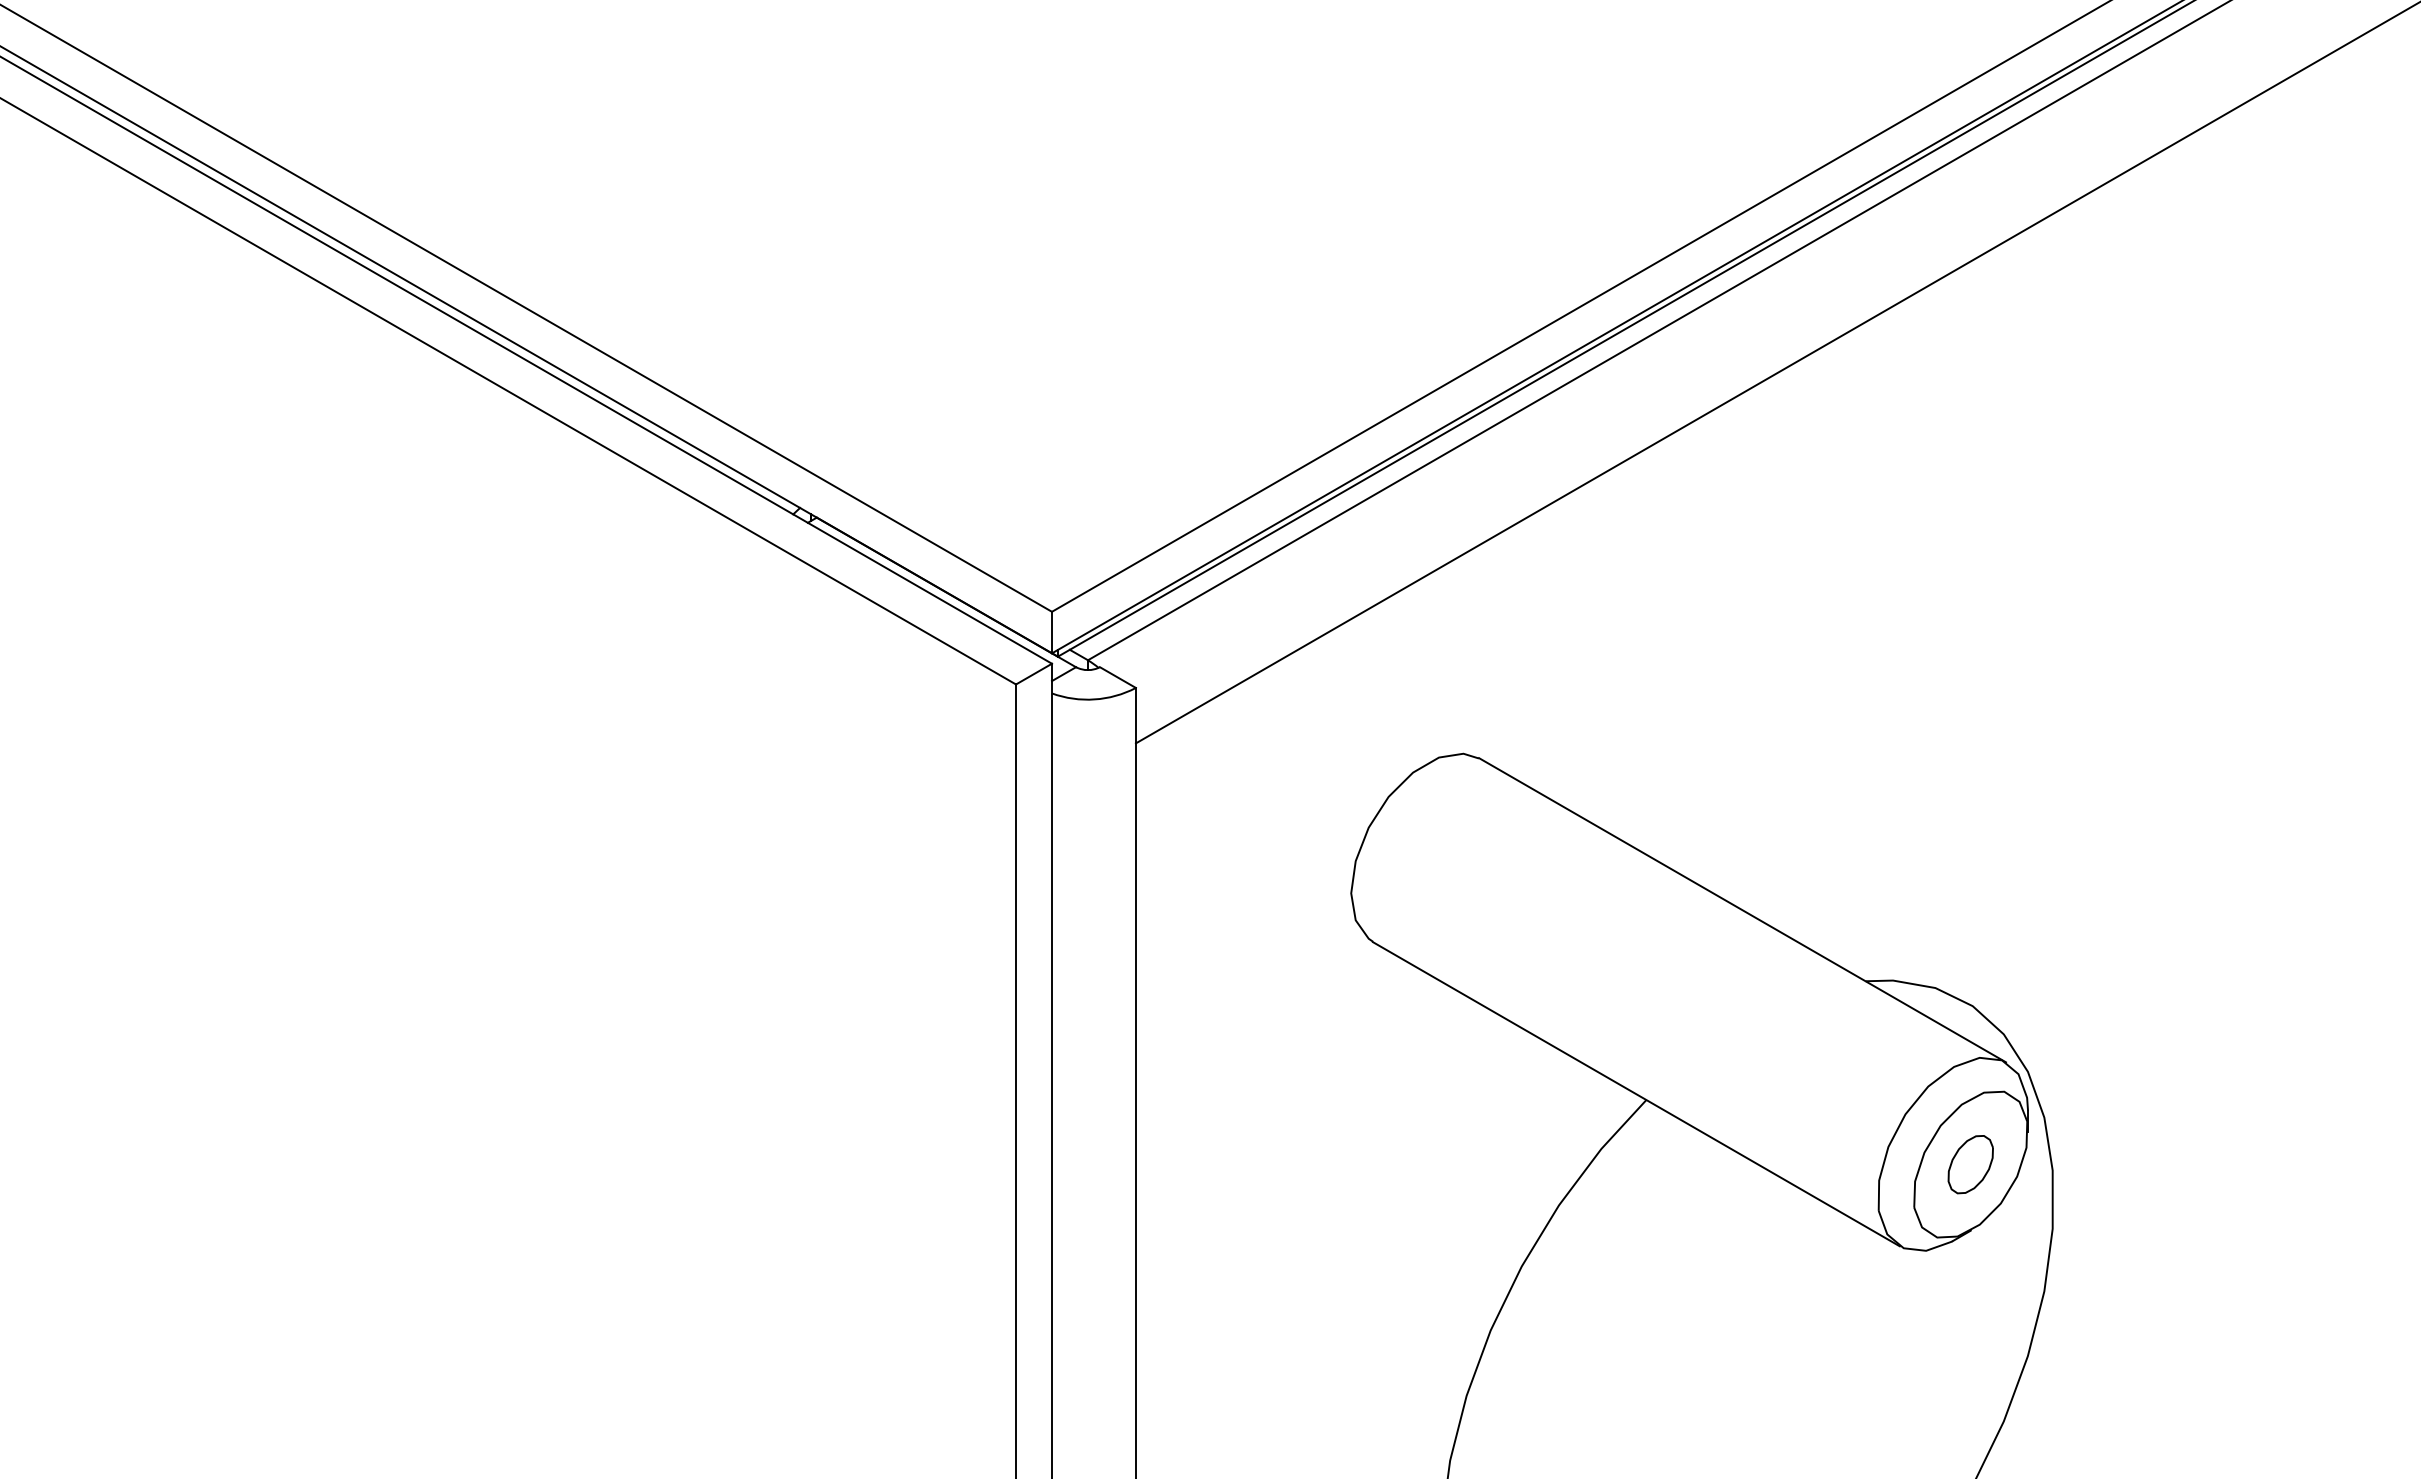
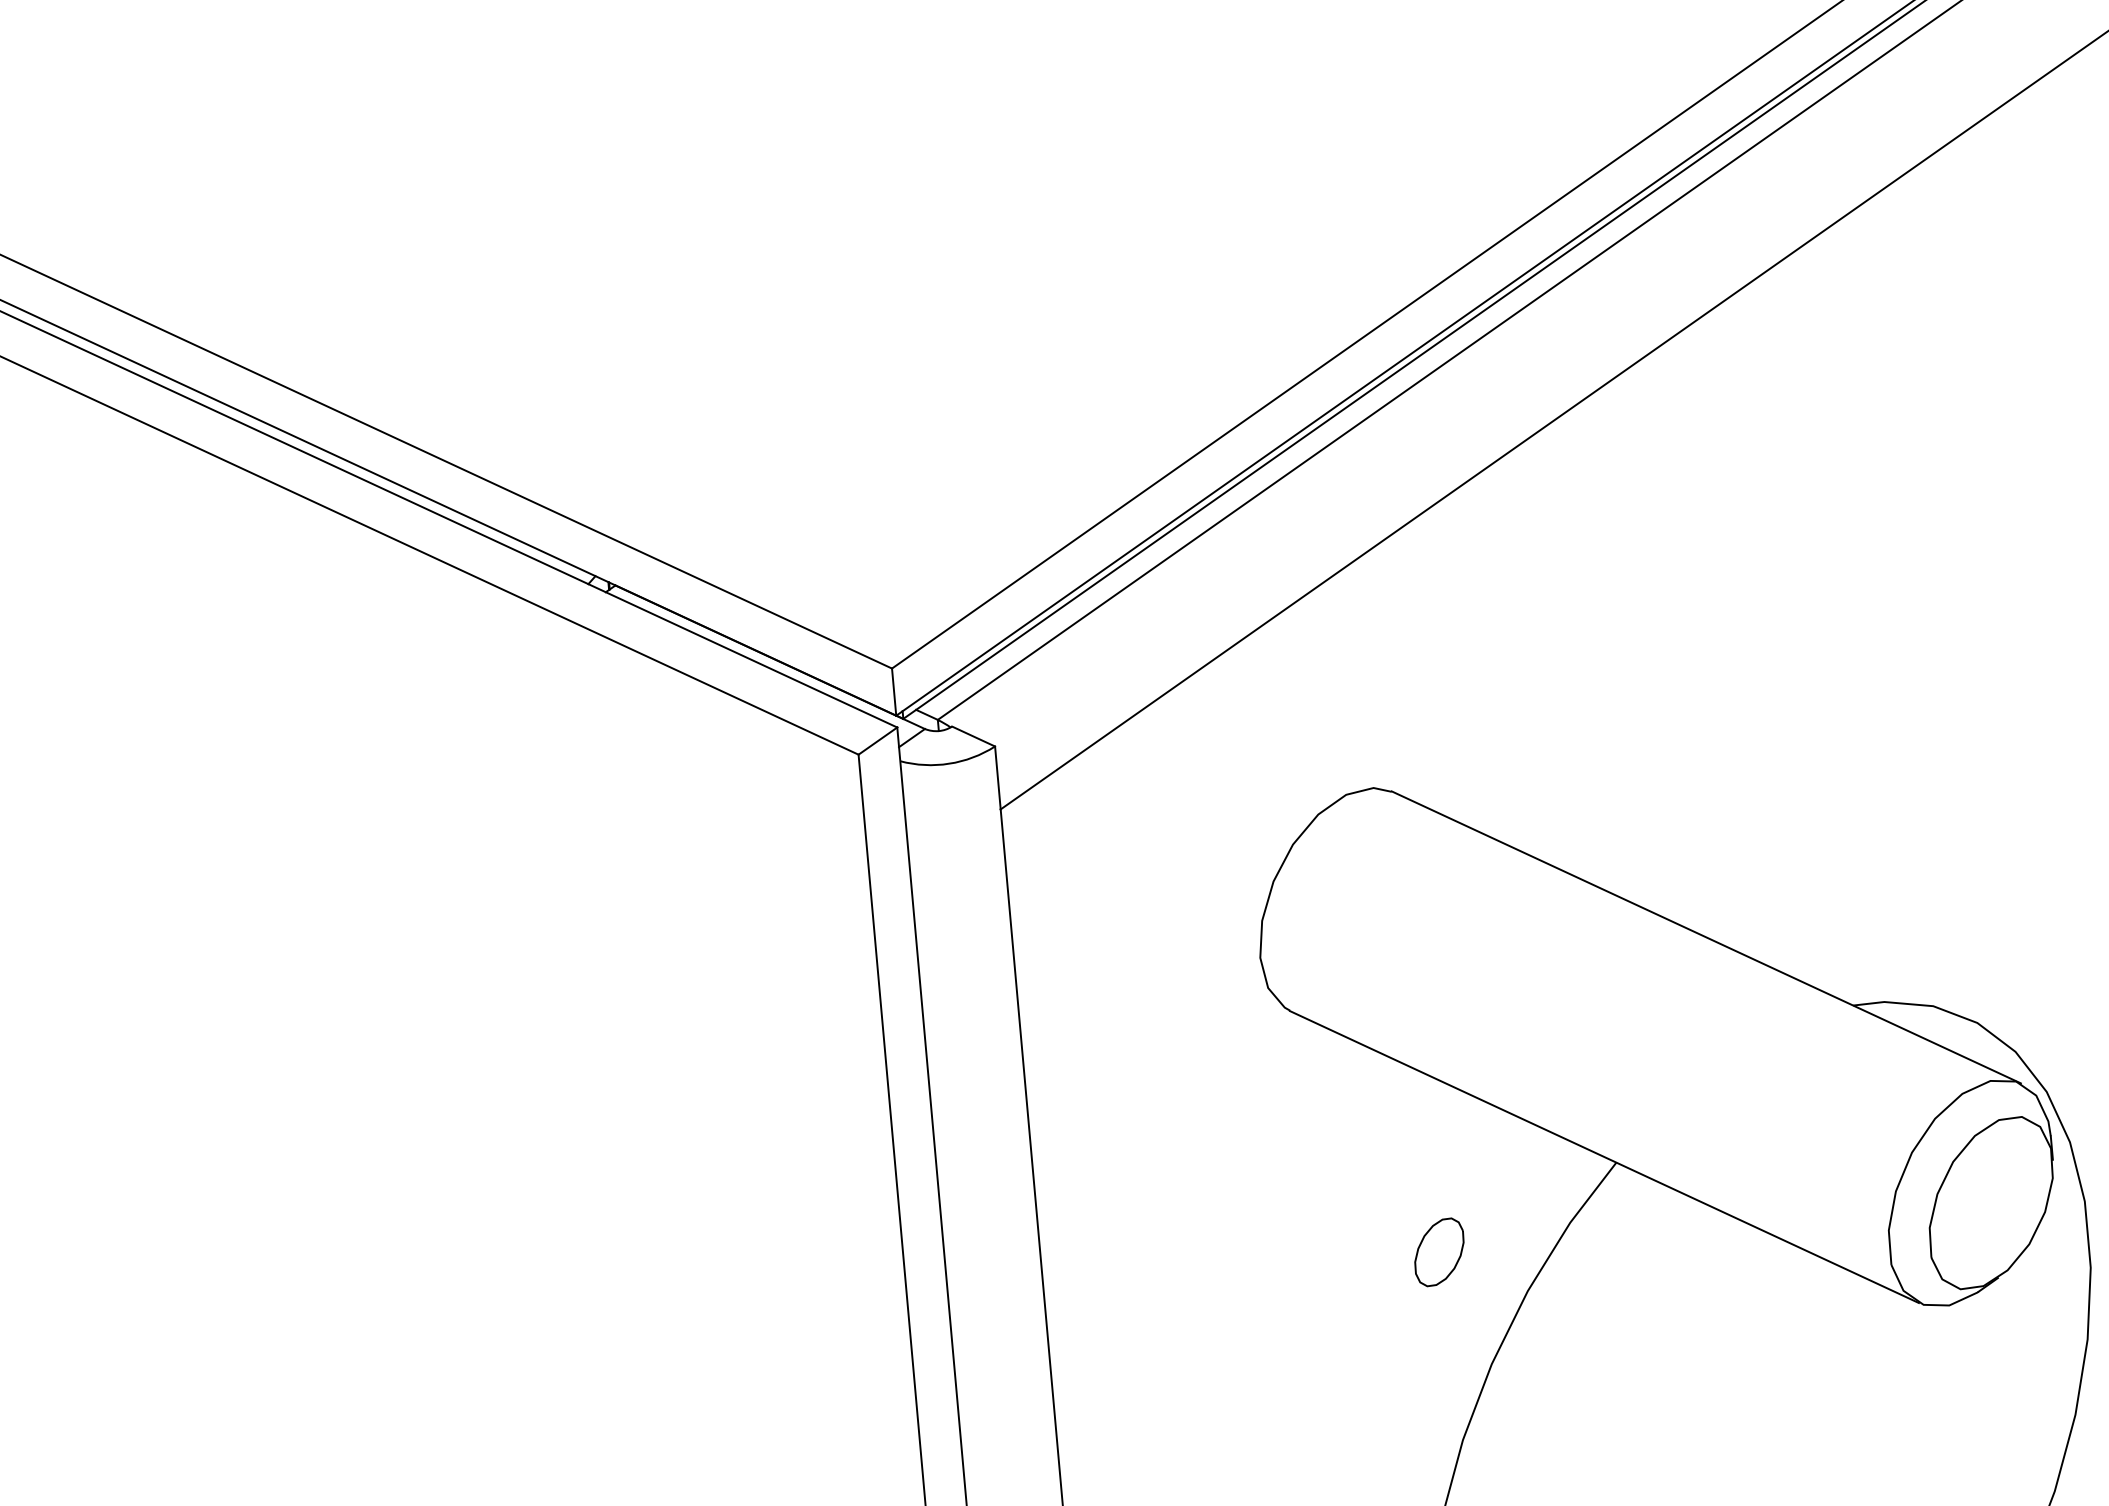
part: (1970, 1164) -> (1439, 1252), moved

